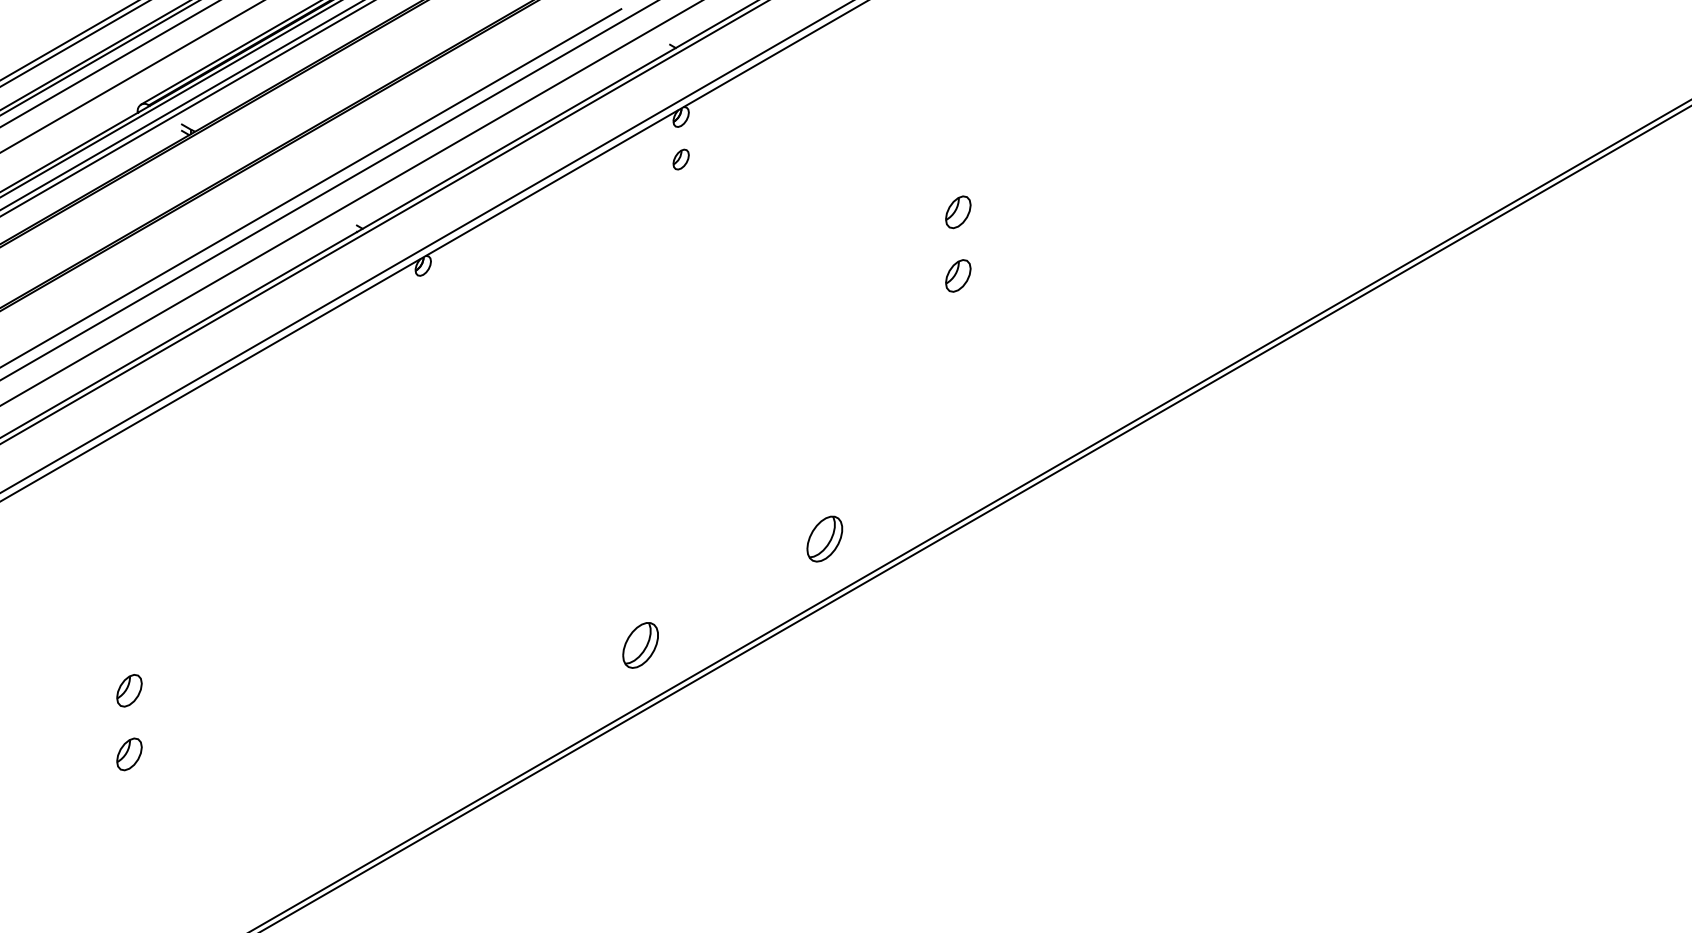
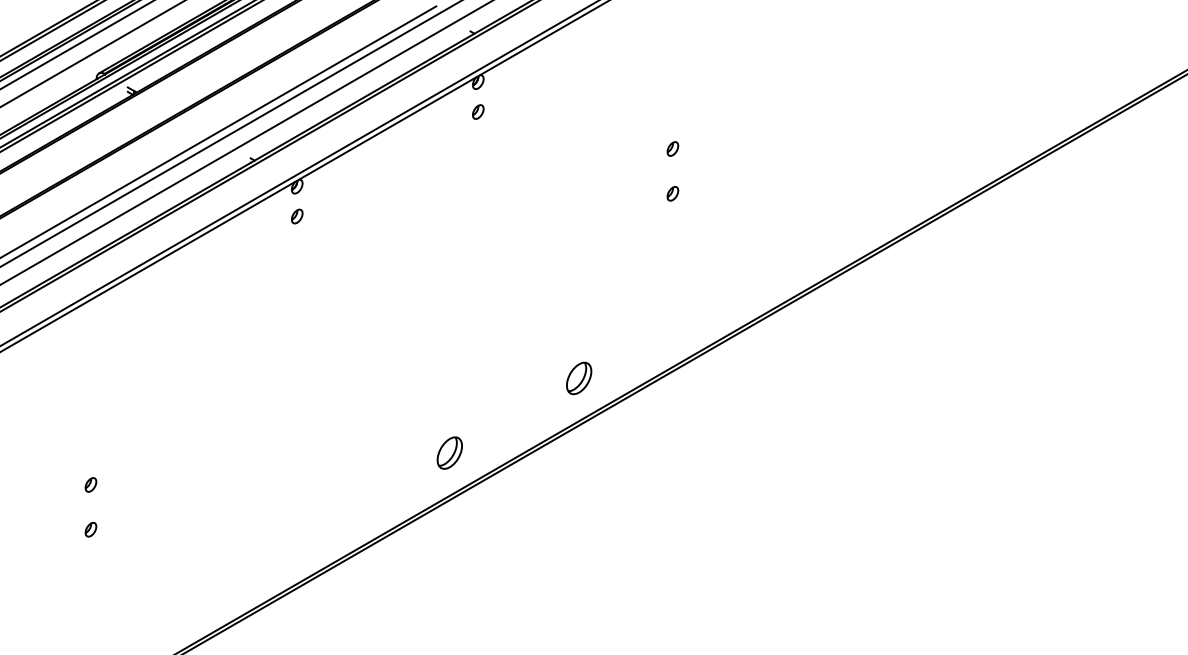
part: (957, 211) -> (672, 148), size x0.62
part: (957, 275) -> (672, 193), size x0.62
part: (423, 308) -> (297, 216), added
part: (128, 690) -> (90, 484), size x0.62
part: (128, 754) -> (90, 529), size x0.62

